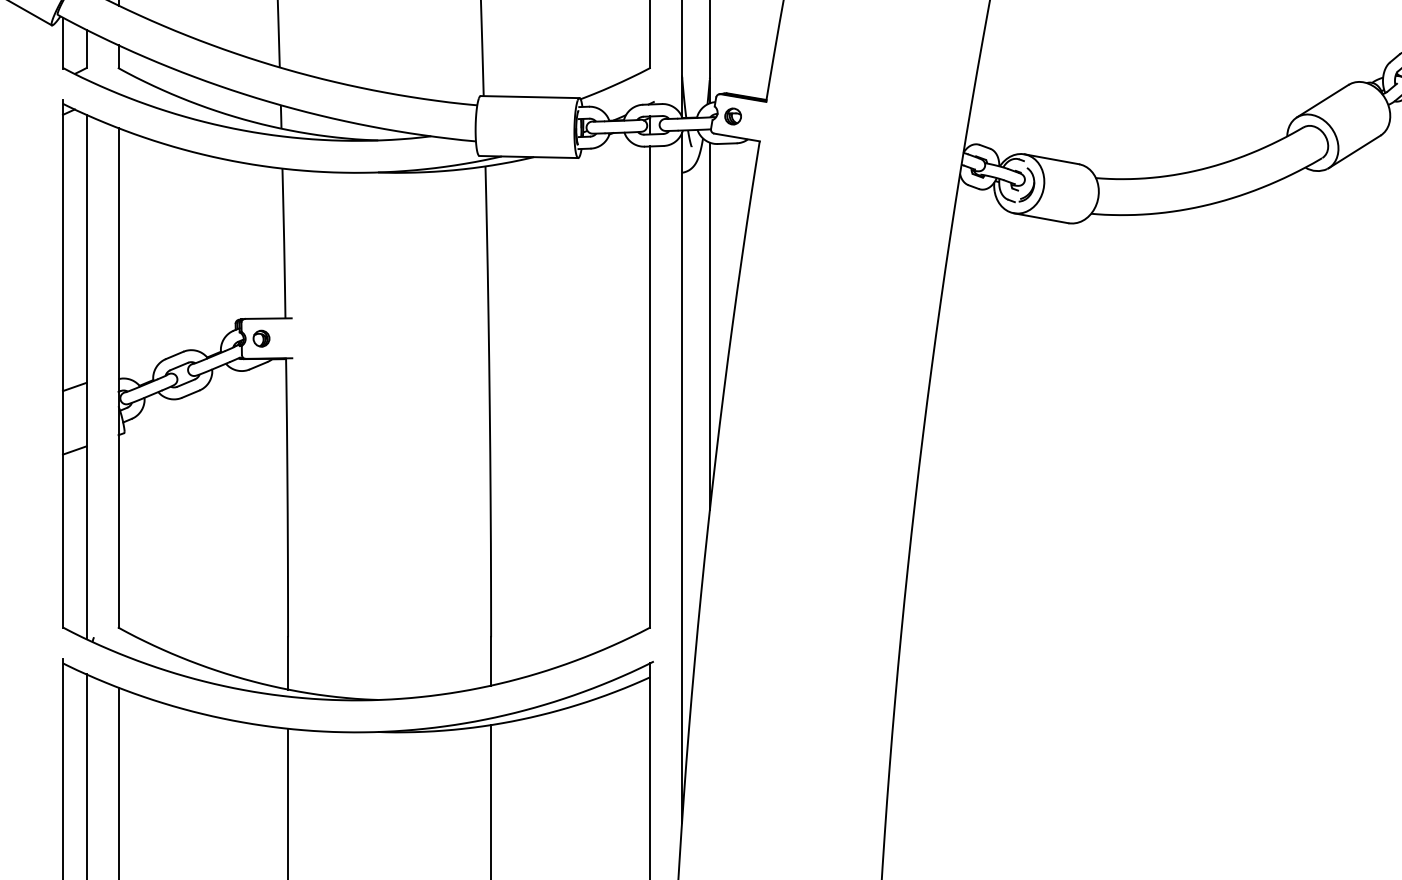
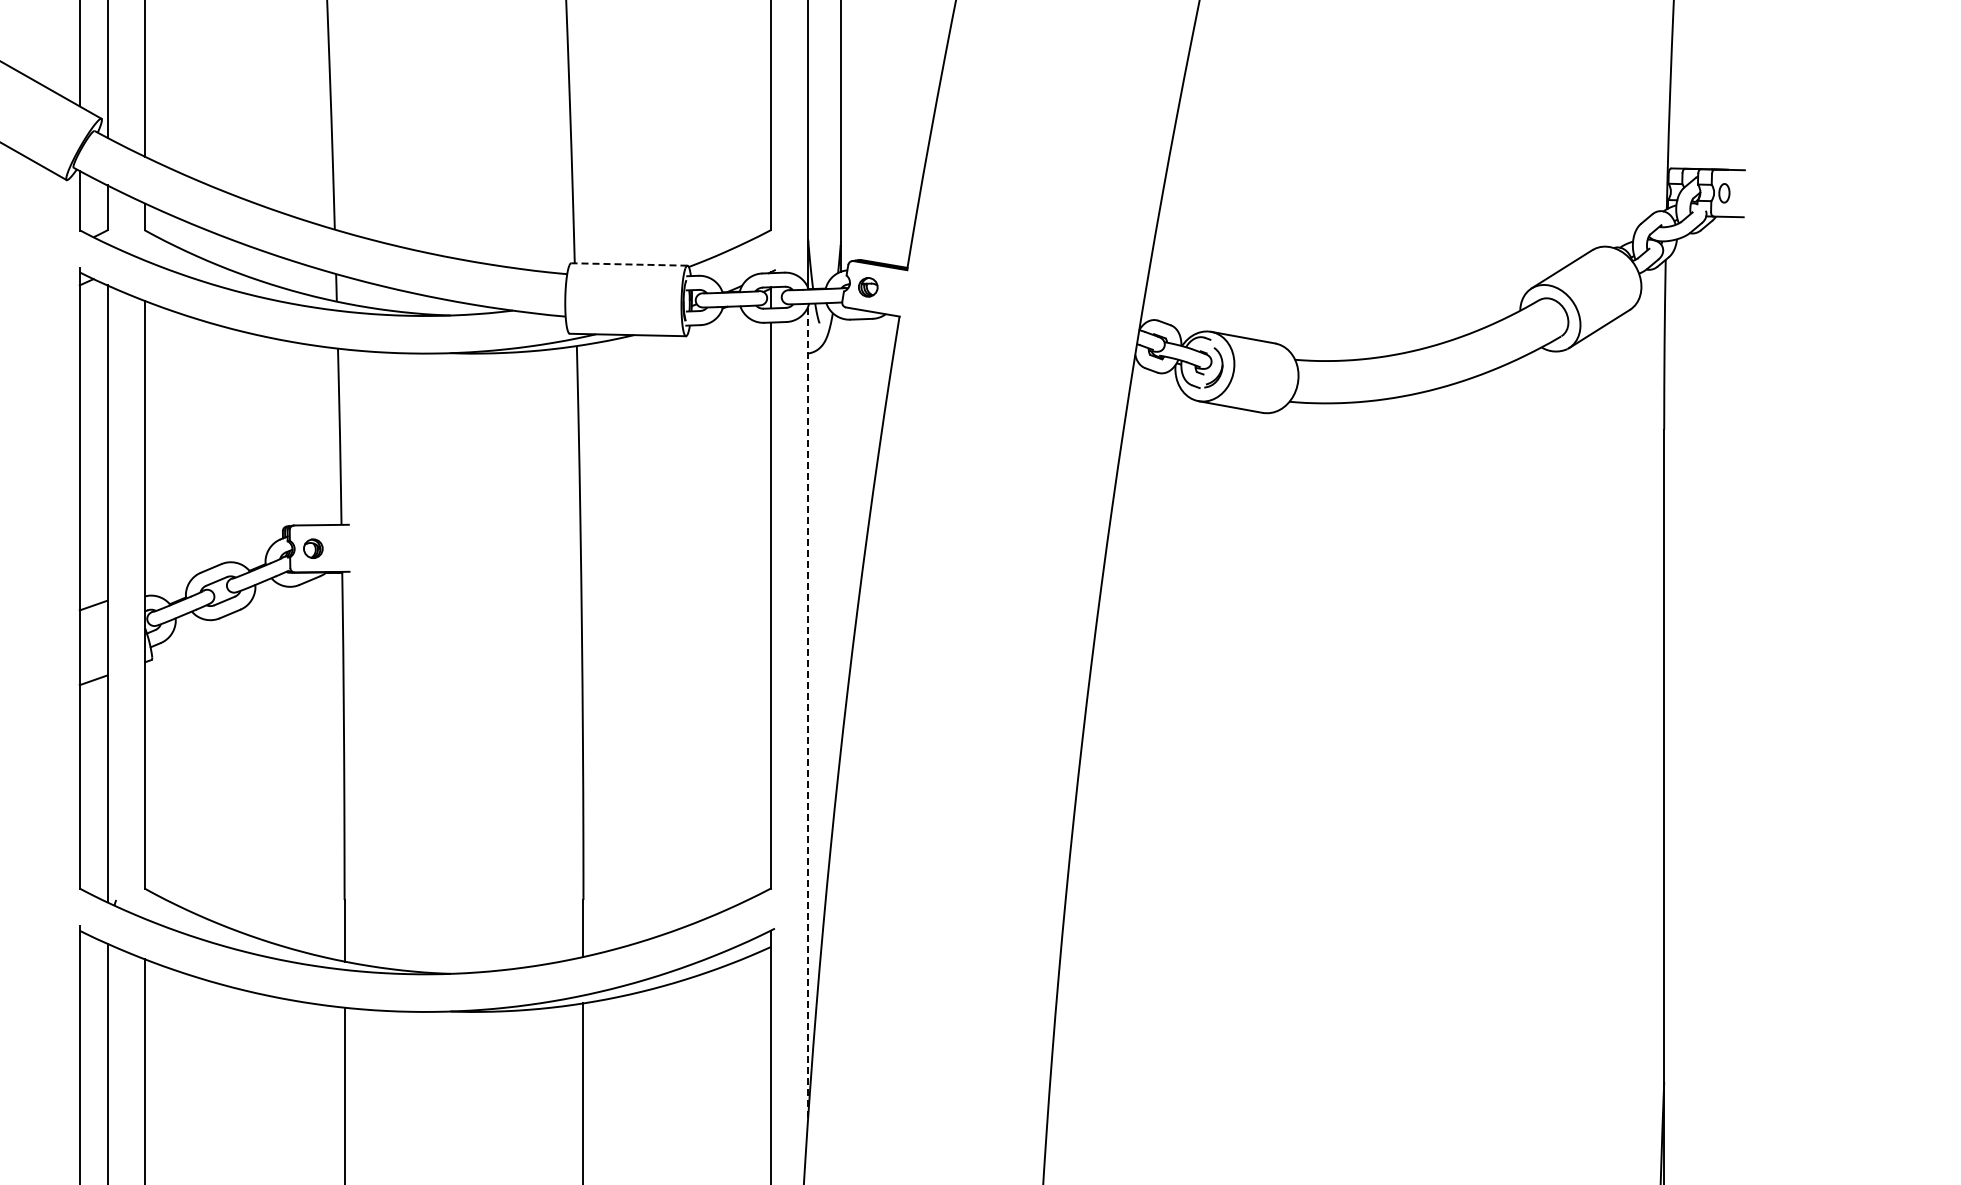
line: (529, 97) -> (628, 264), solid -> dashed
line: (709, 326) -> (840, 534), removed
line: (682, 477) -> (808, 712), solid -> dashed

